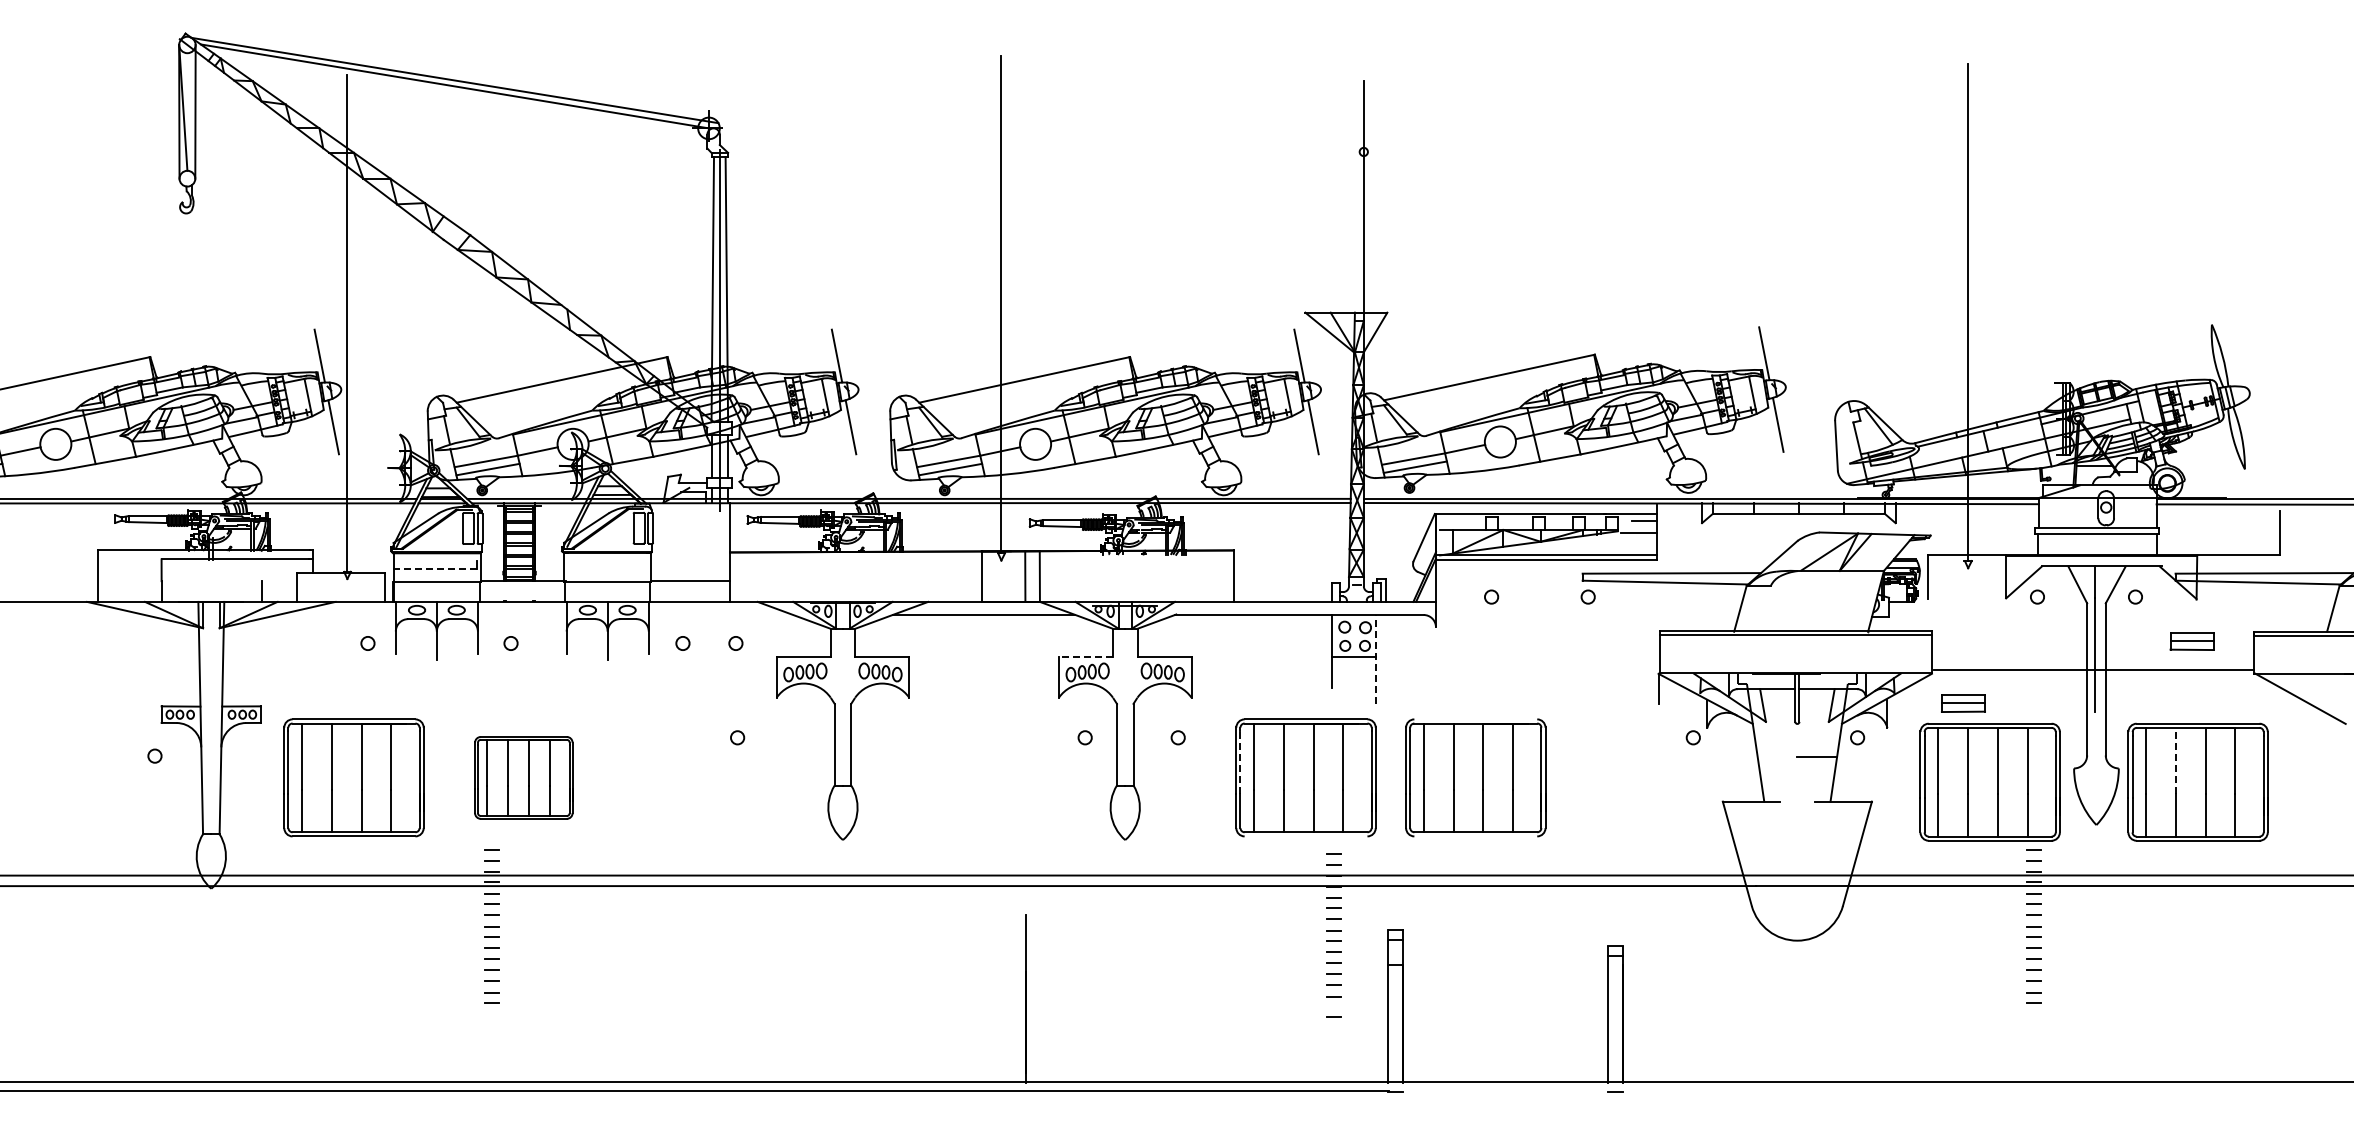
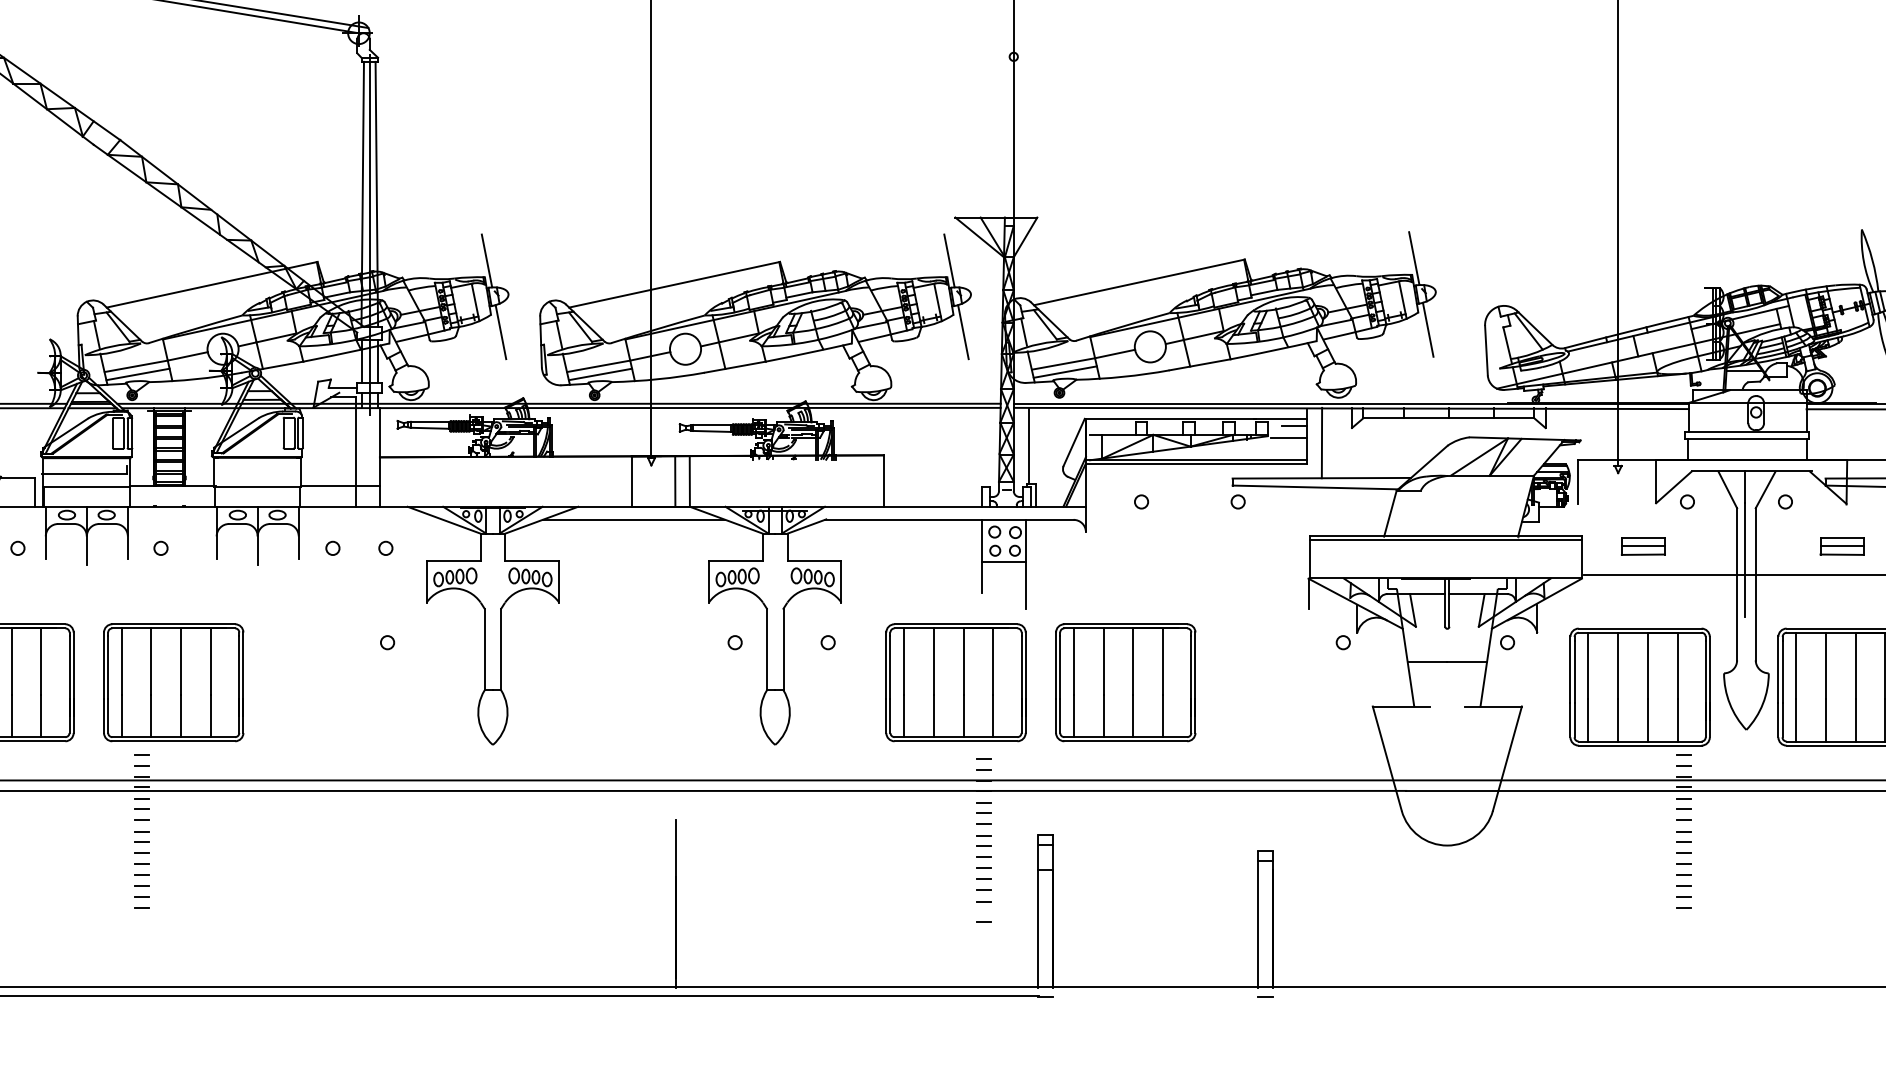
line: (1671, 538) -> (1321, 443), added
line: (1379, 541) -> (1029, 446), added
line: (706, 552) -> (356, 457), added
line: (434, 569) -> (84, 474), dashed -> solid
line: (1085, 656) -> (735, 561), dashed -> solid
line: (1376, 658) -> (1026, 563), dashed -> solid
part: (1963, 703) -> (1643, 546), moved
line: (1475, 719) -> (1125, 624), added
line: (1777, 756) -> (1427, 661), added
line: (2175, 760) -> (1825, 665), dashed -> solid
line: (1240, 762) -> (890, 667), dashed -> solid
part: (523, 777) -> (173, 682), size x1.43
line: (1305, 836) -> (955, 741), added
line: (1475, 836) -> (1125, 741), added

